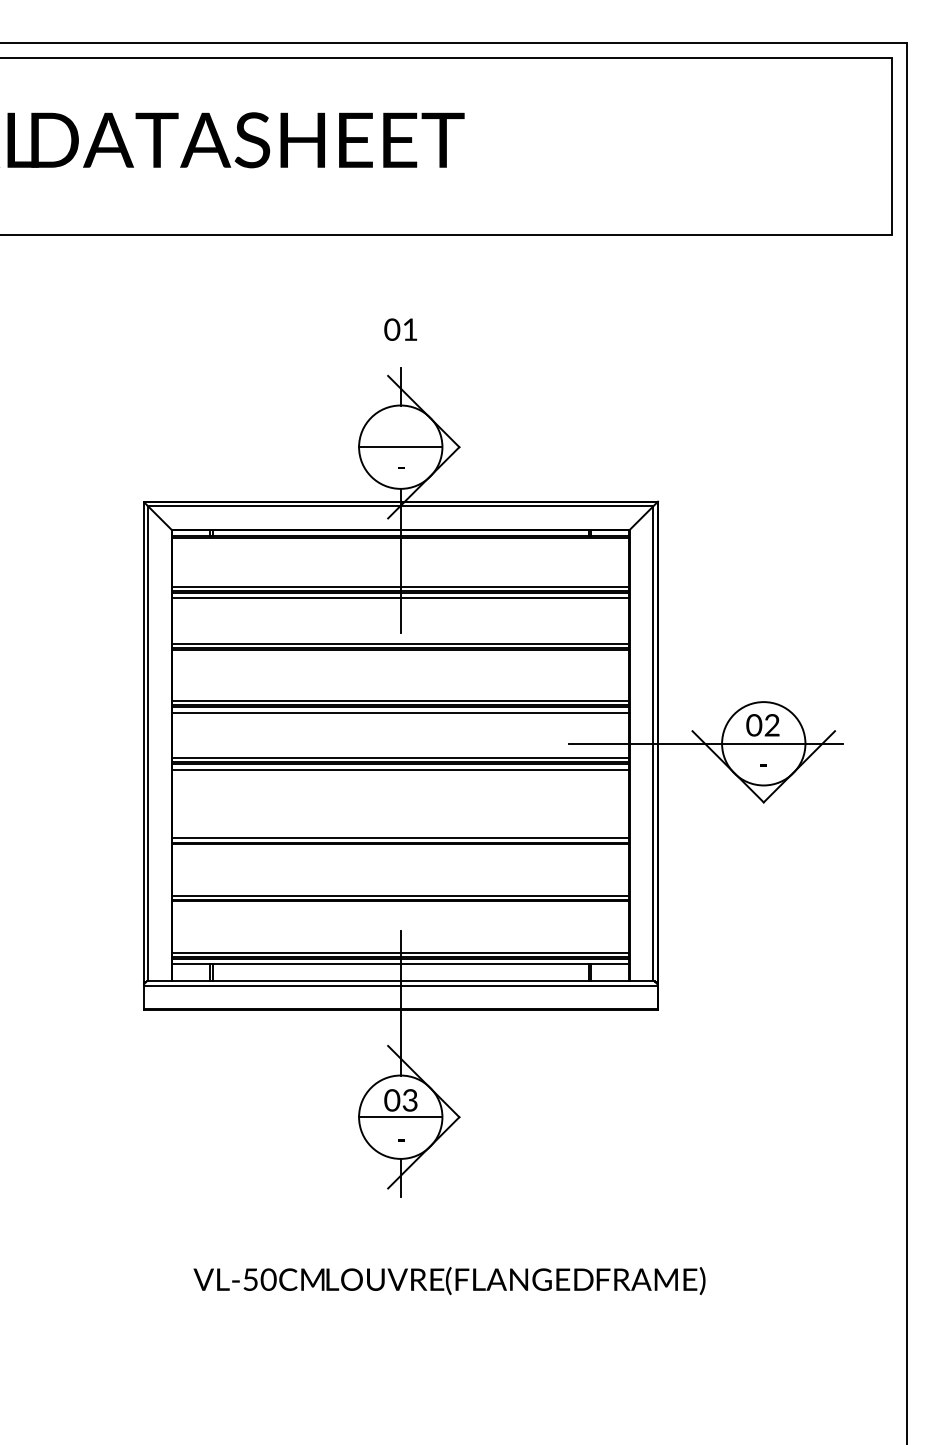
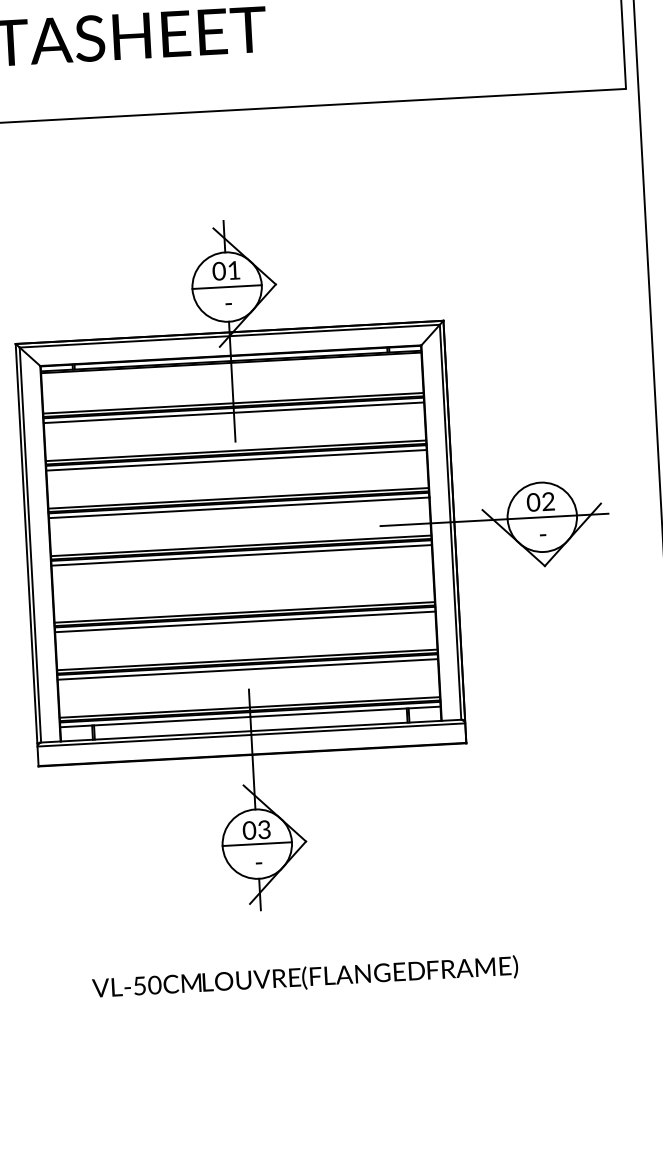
text: (400, 329) -> (226, 270), moved
line: (400, 655) -> (236, 460), added
line: (400, 849) -> (245, 621), added
line: (400, 907) -> (247, 669), added

